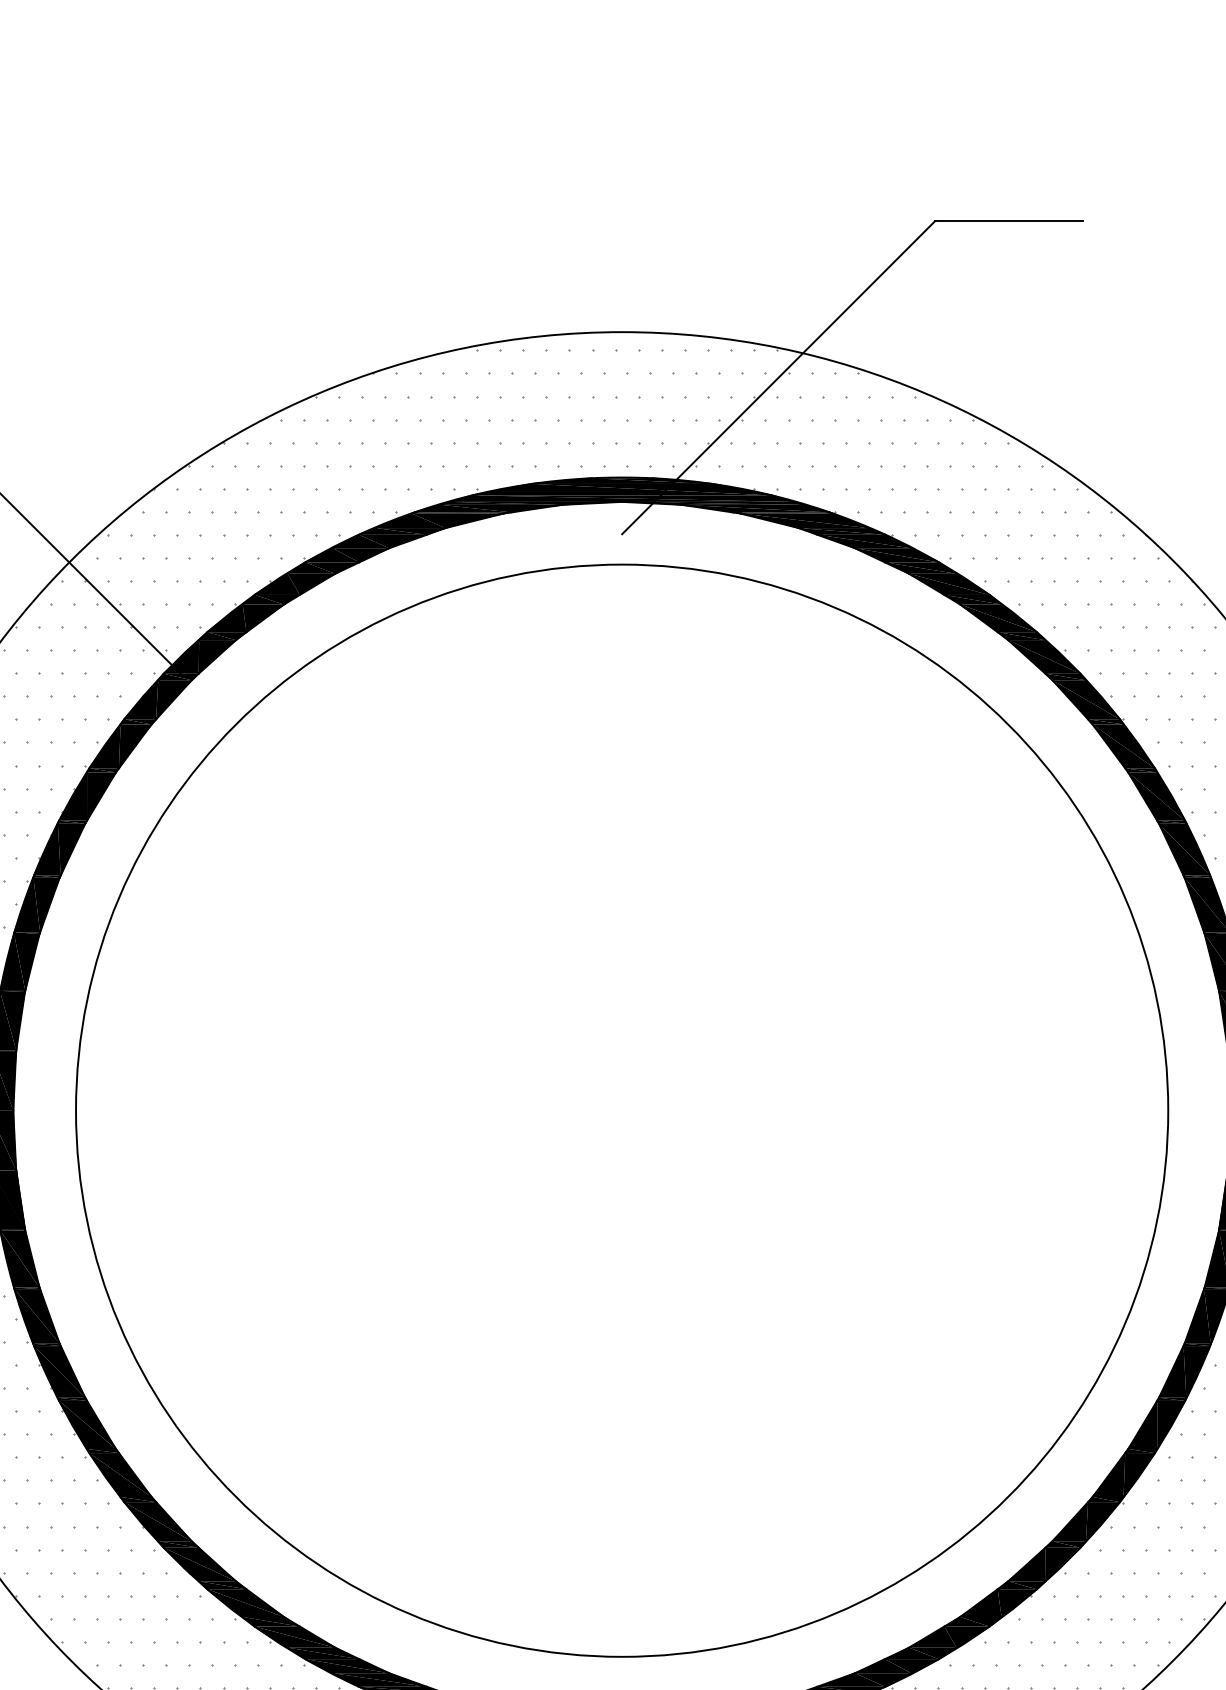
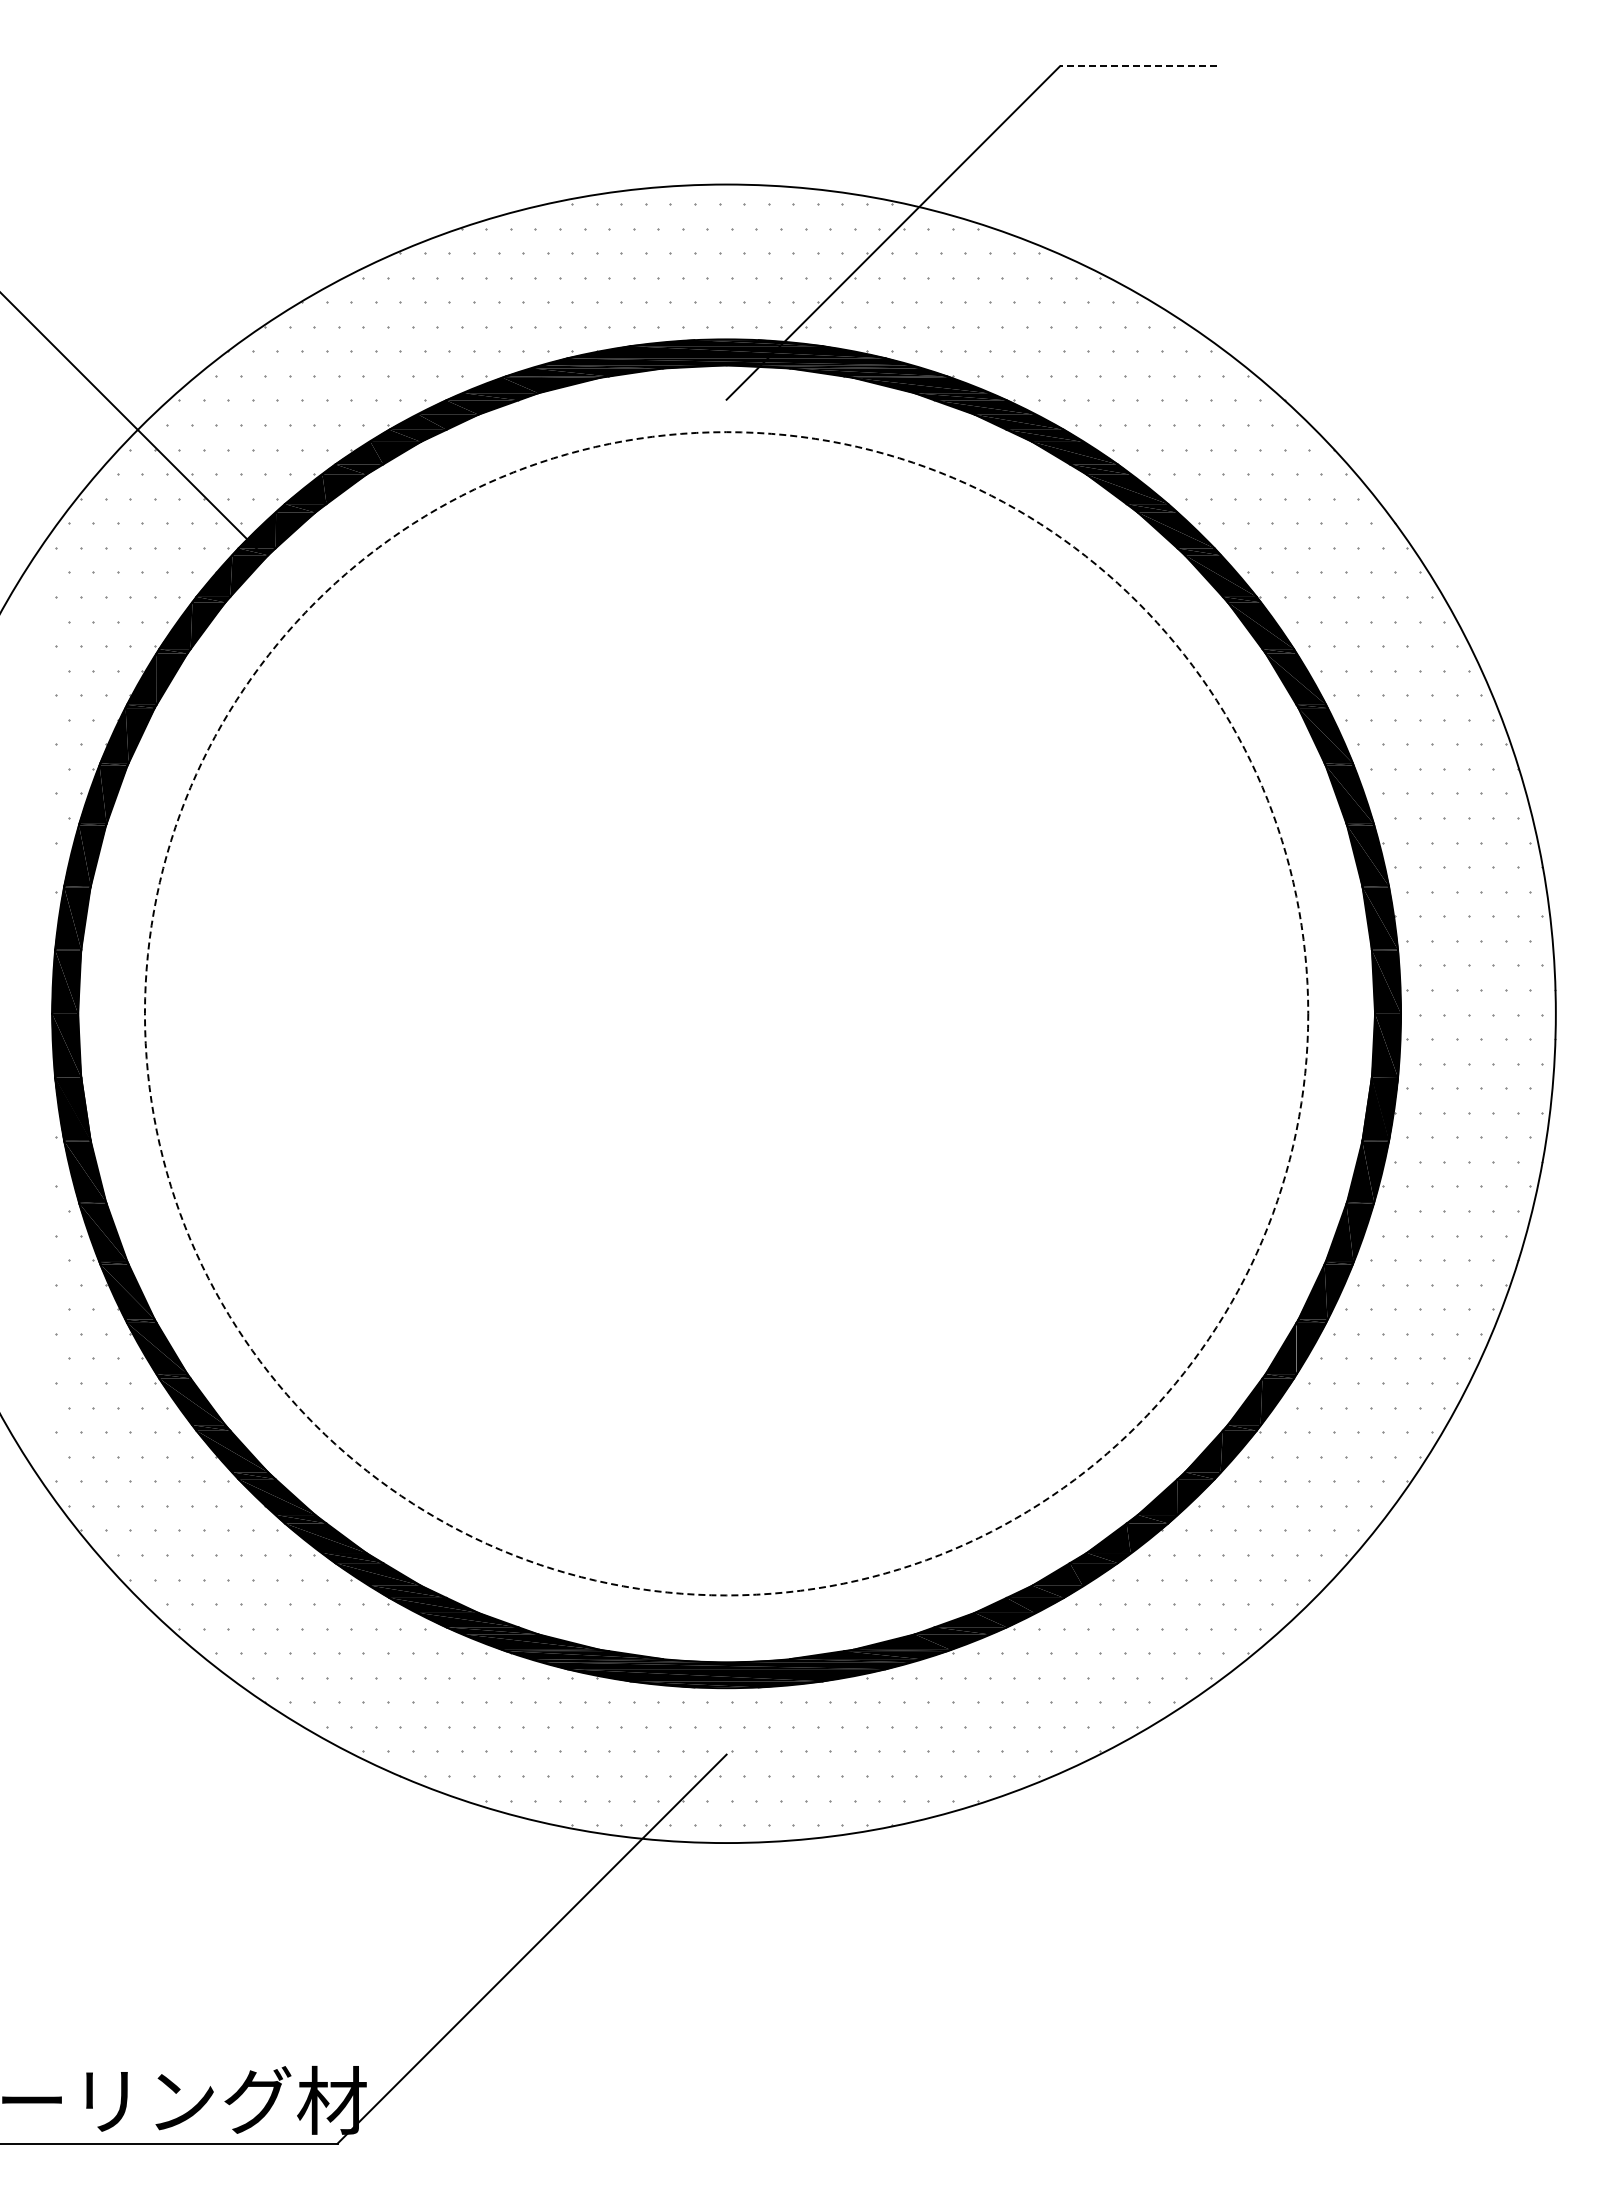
line: (1008, 221) -> (1138, 66), solid -> dashed
circle: (622, 1110) -> (726, 1013), solid -> dashed

